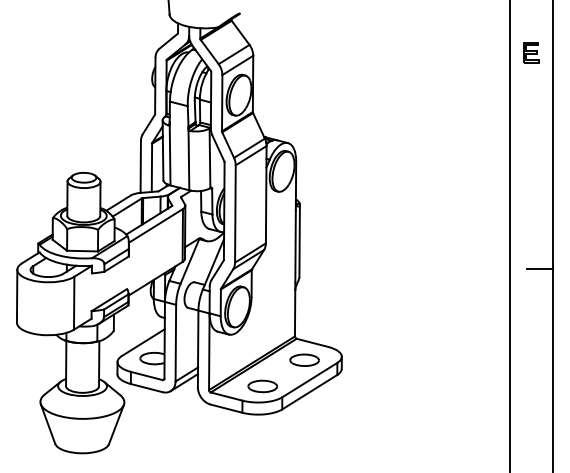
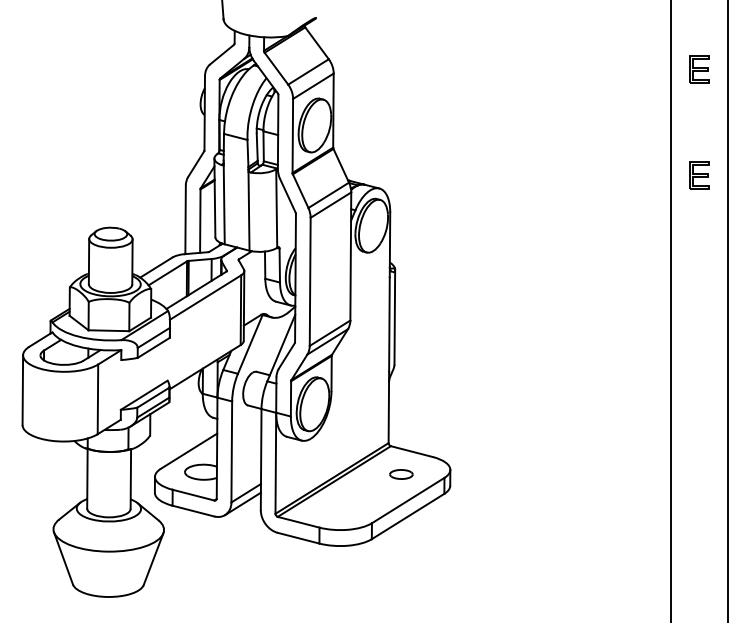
part: (531, 133) -> (699, 175), added
line: (540, 269) -> (711, 354), removed
part: (304, 360) -> (401, 474), size x0.6
part: (262, 386) -> (346, 508), removed

